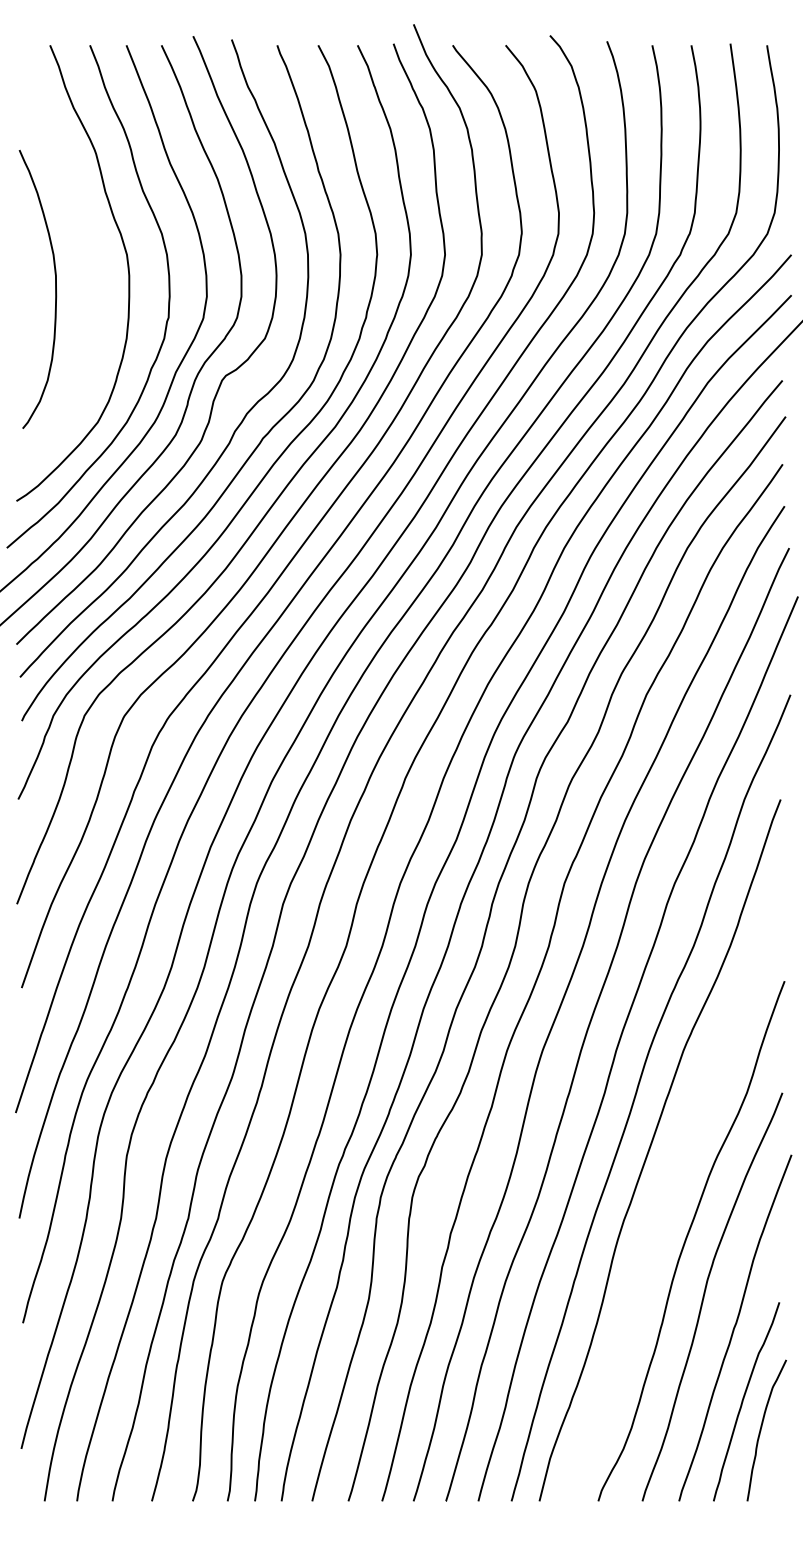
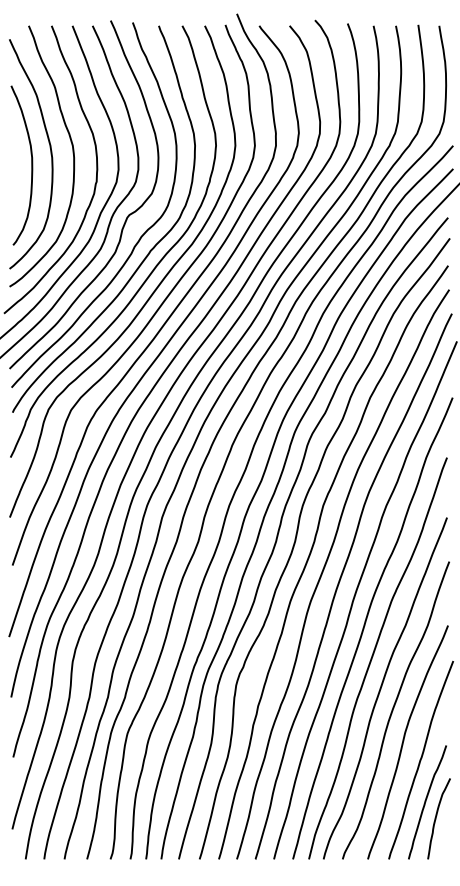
curve: (87, 270) -> (50, 154), added
curve: (667, 1199) -> (382, 686), added

